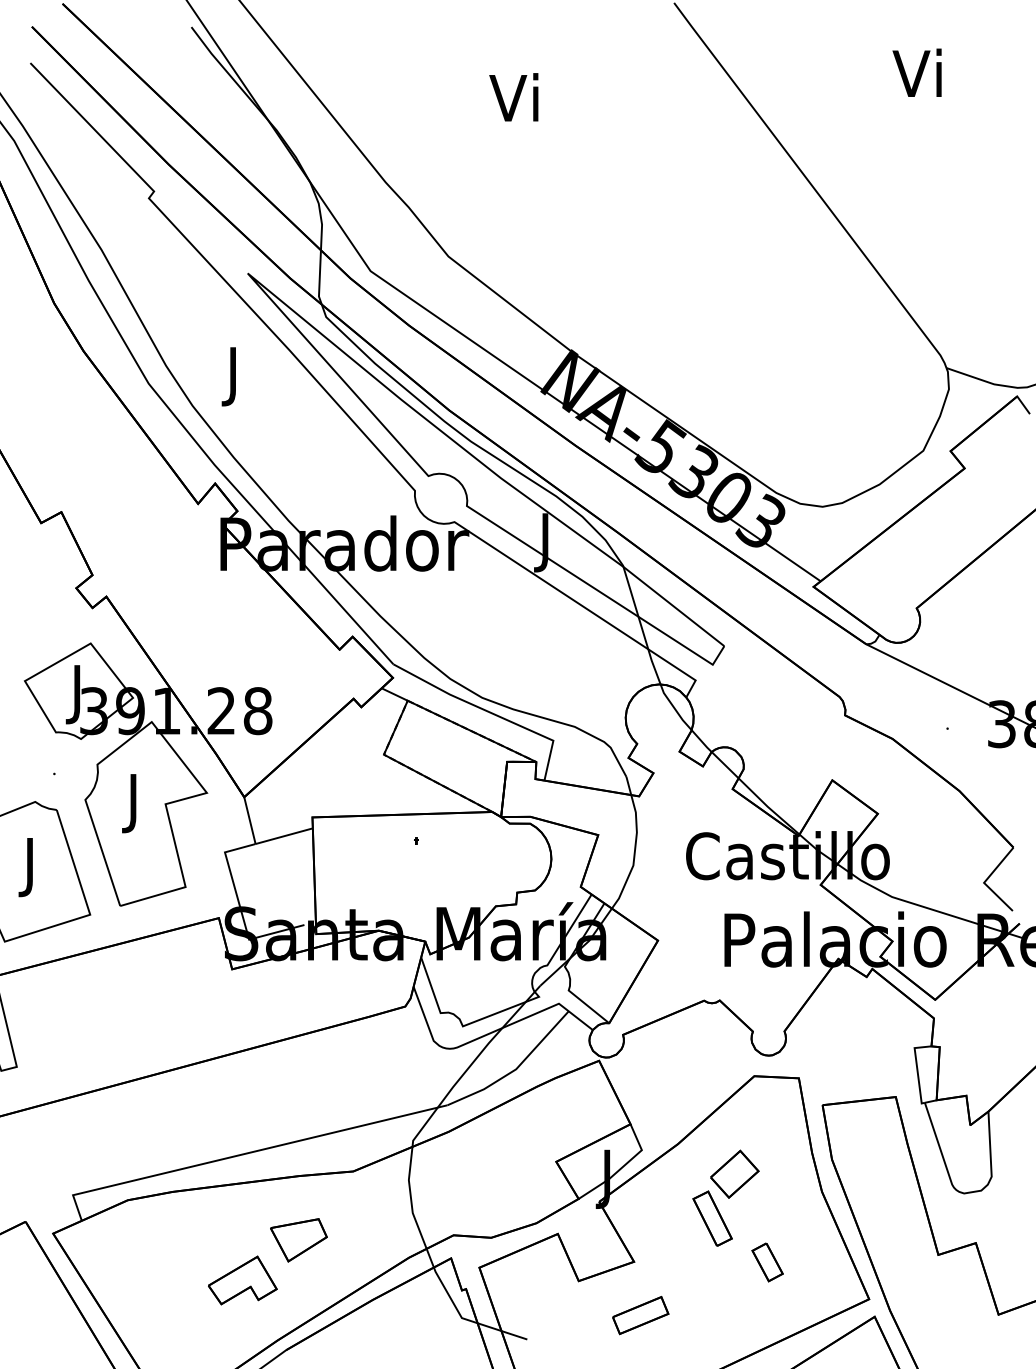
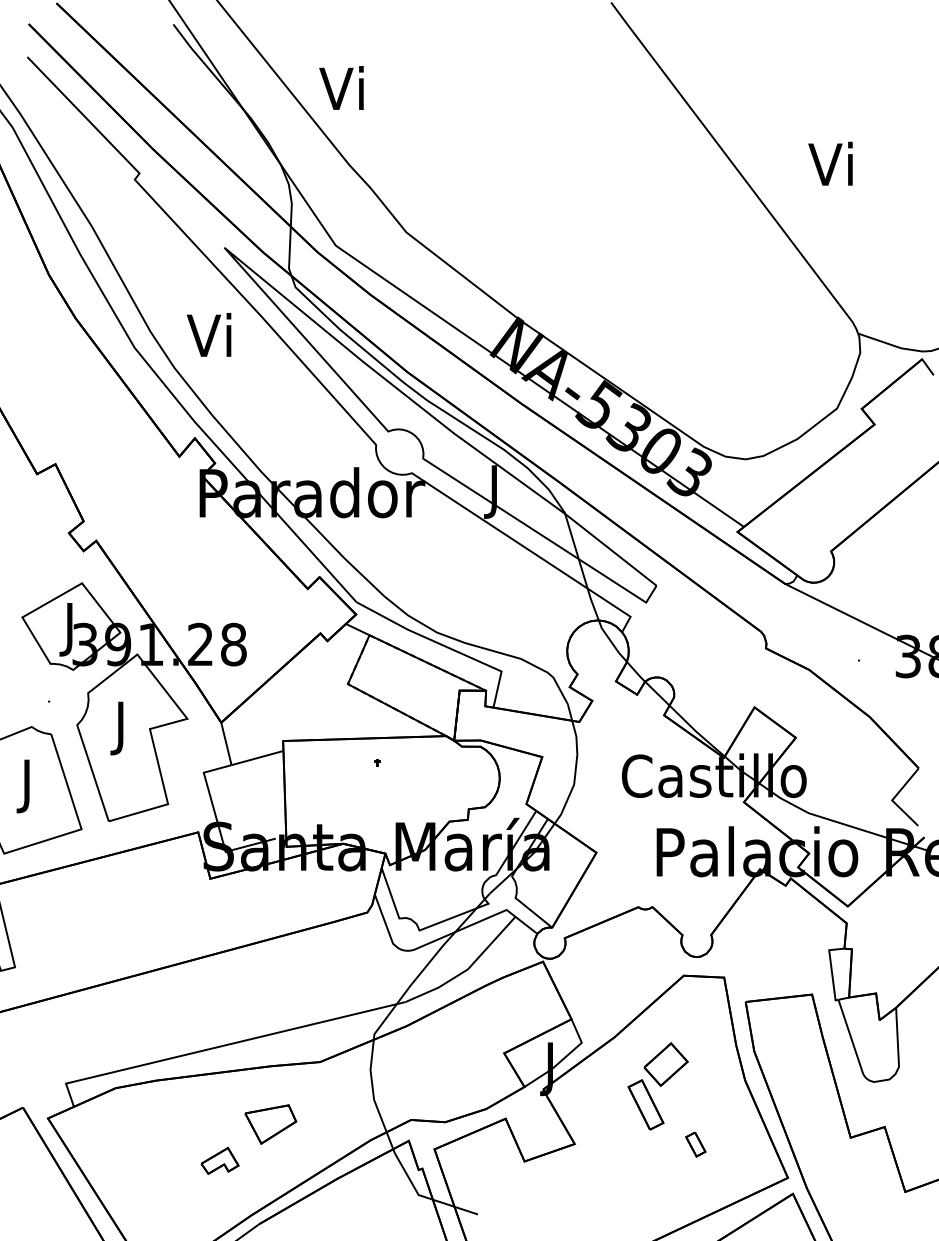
text: (916, 72) -> (829, 163), moved
text: (513, 97) -> (341, 88), moved
text: (230, 375) -> (208, 340), J -> Vi
part: (767, 1262) -> (695, 1144), size x0.7
part: (242, 1280) -> (219, 1160), size x0.6
part: (640, 1315) -> (580, 1192), removed

